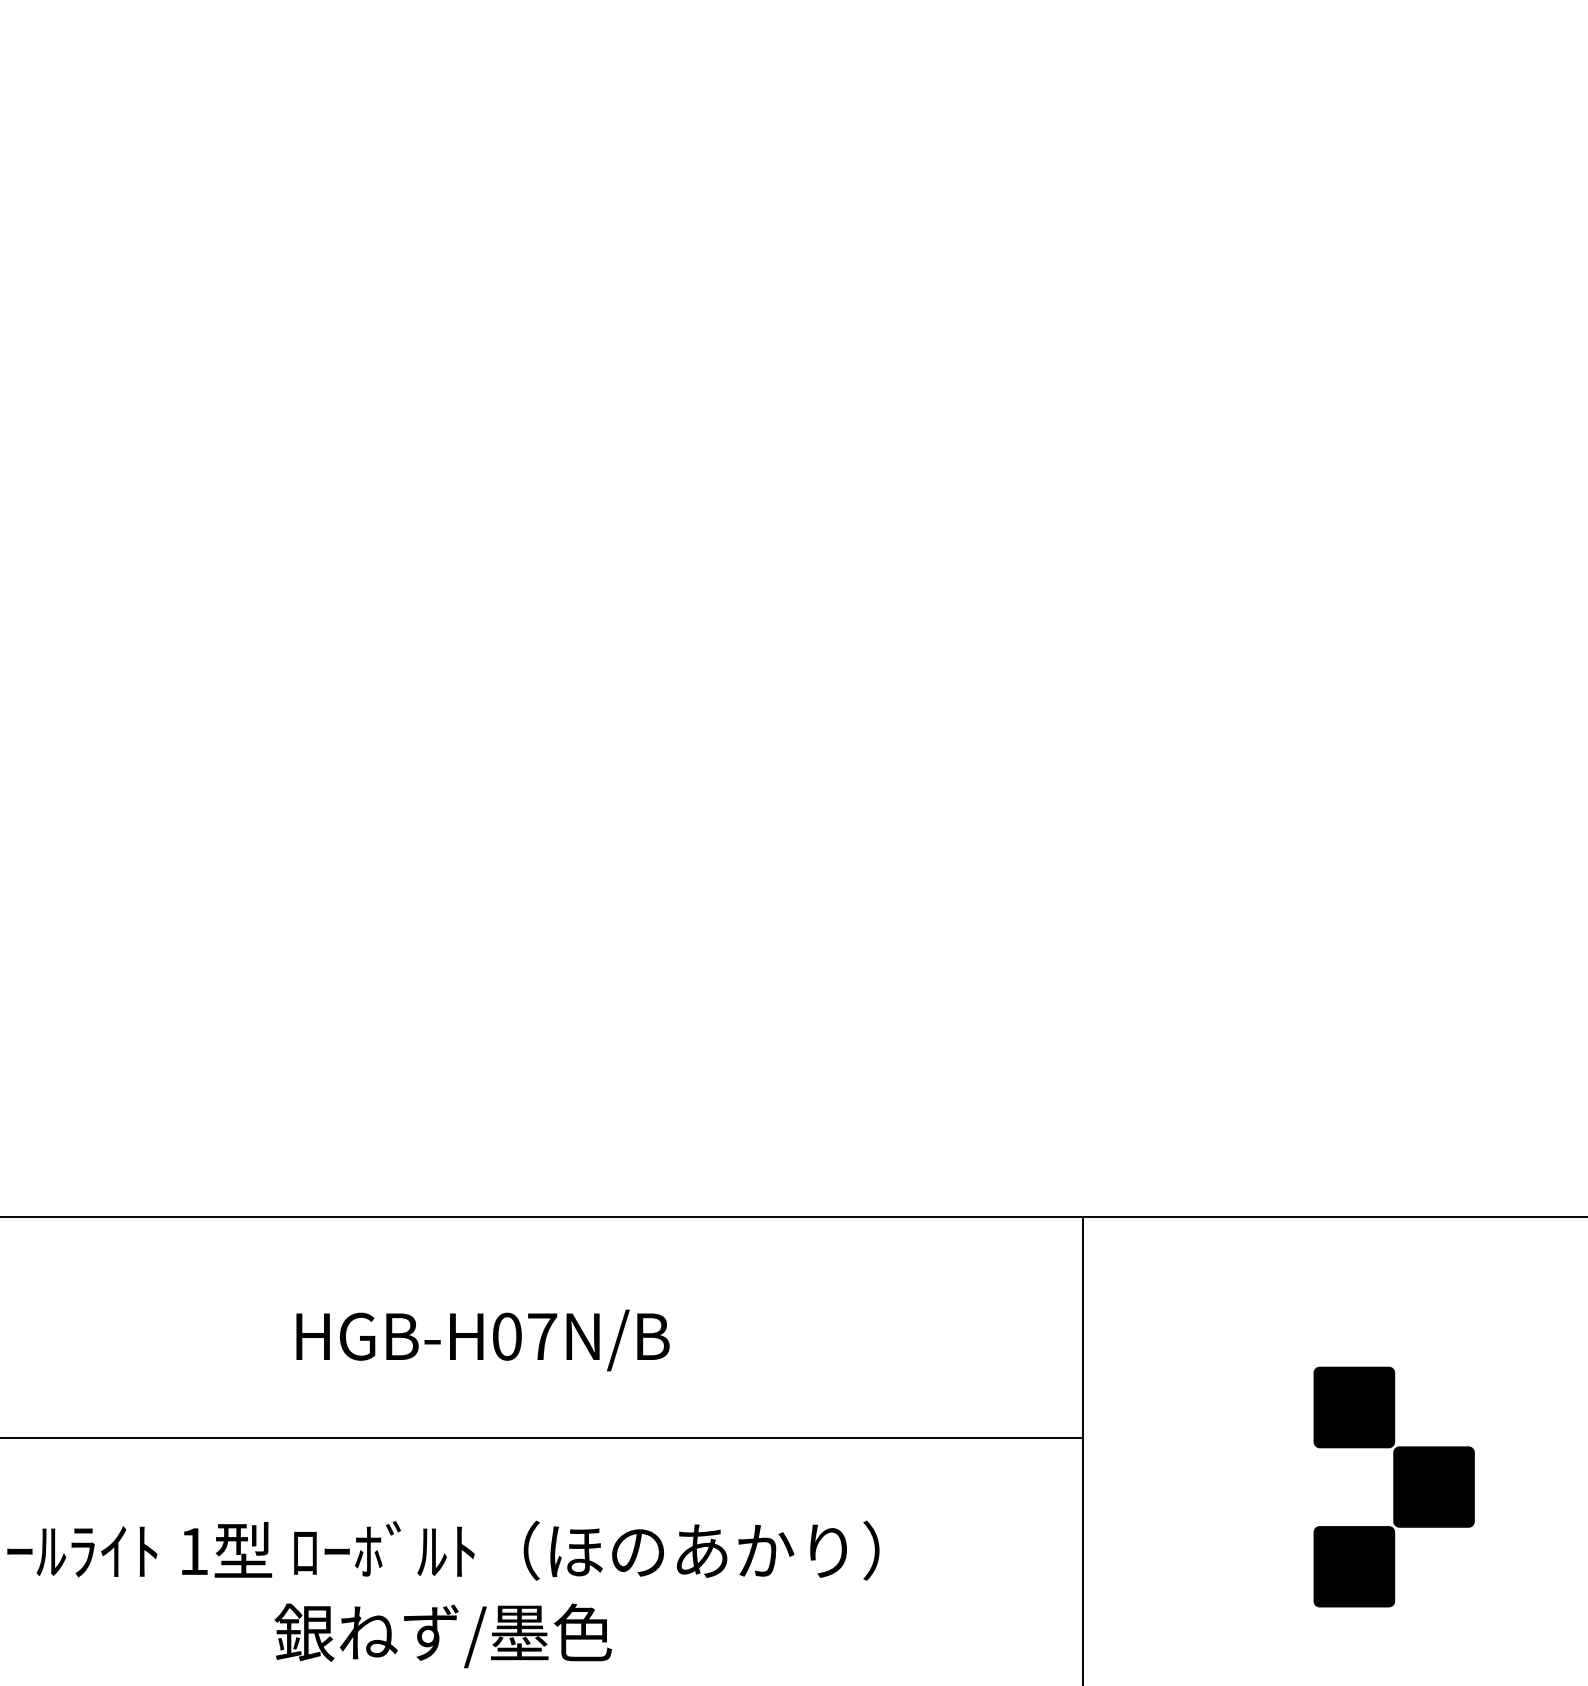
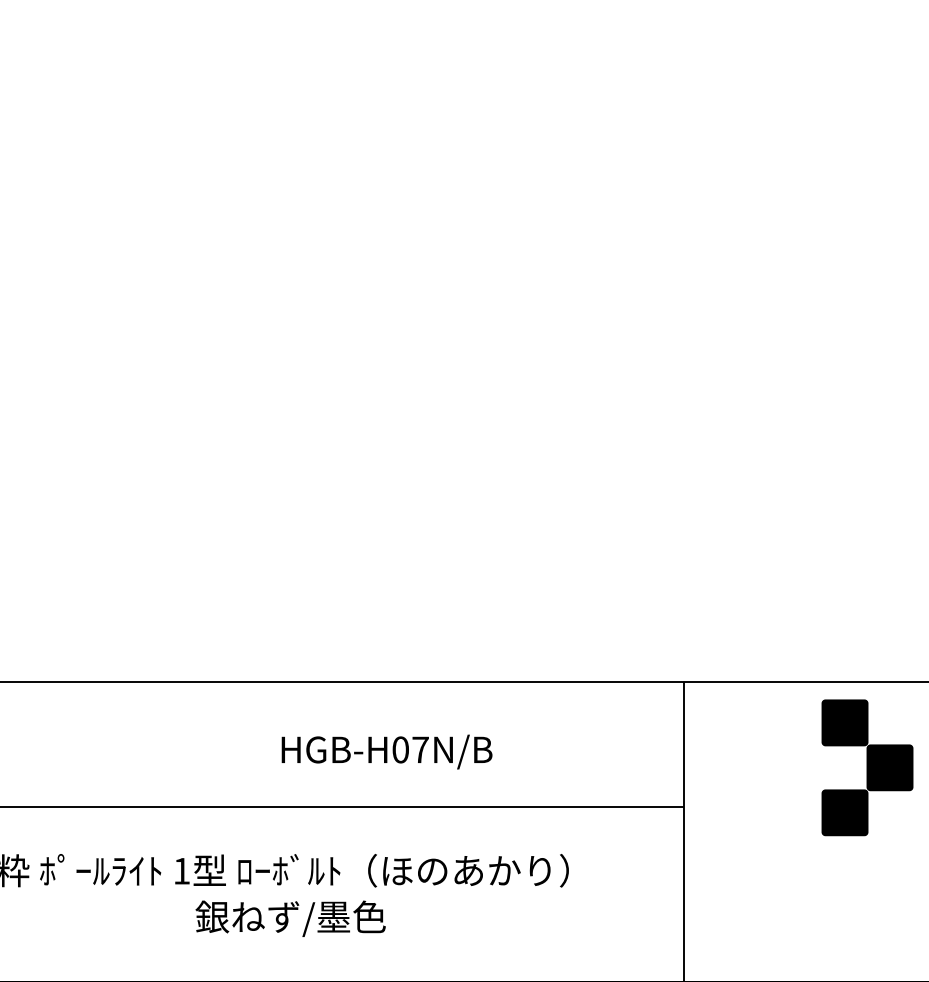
text: (481, 1339) -> (386, 751), moved
part: (1394, 1486) -> (867, 767), moved
text: (442, 1635) -> (290, 918), moved

